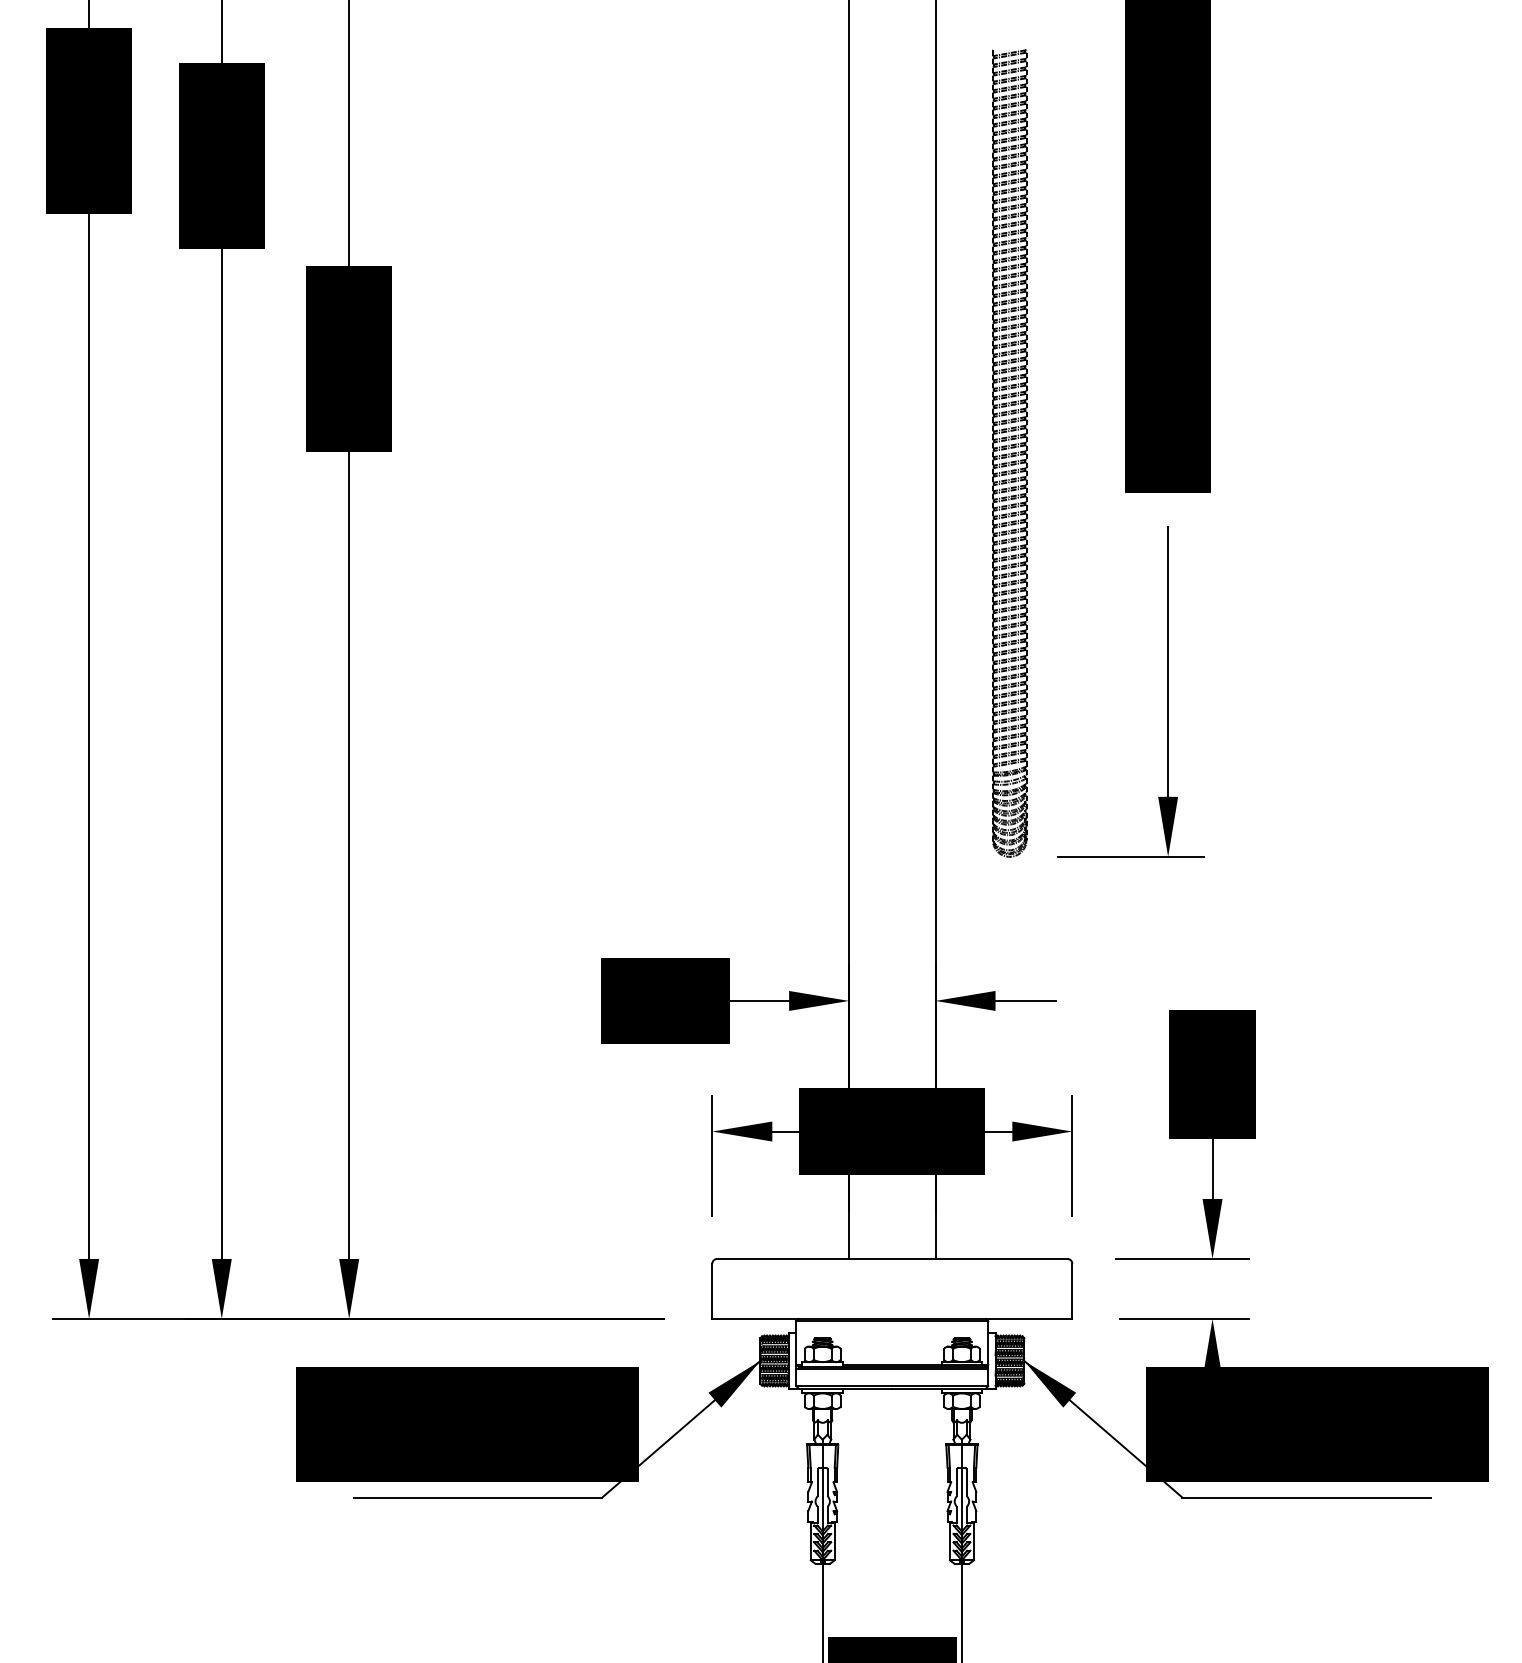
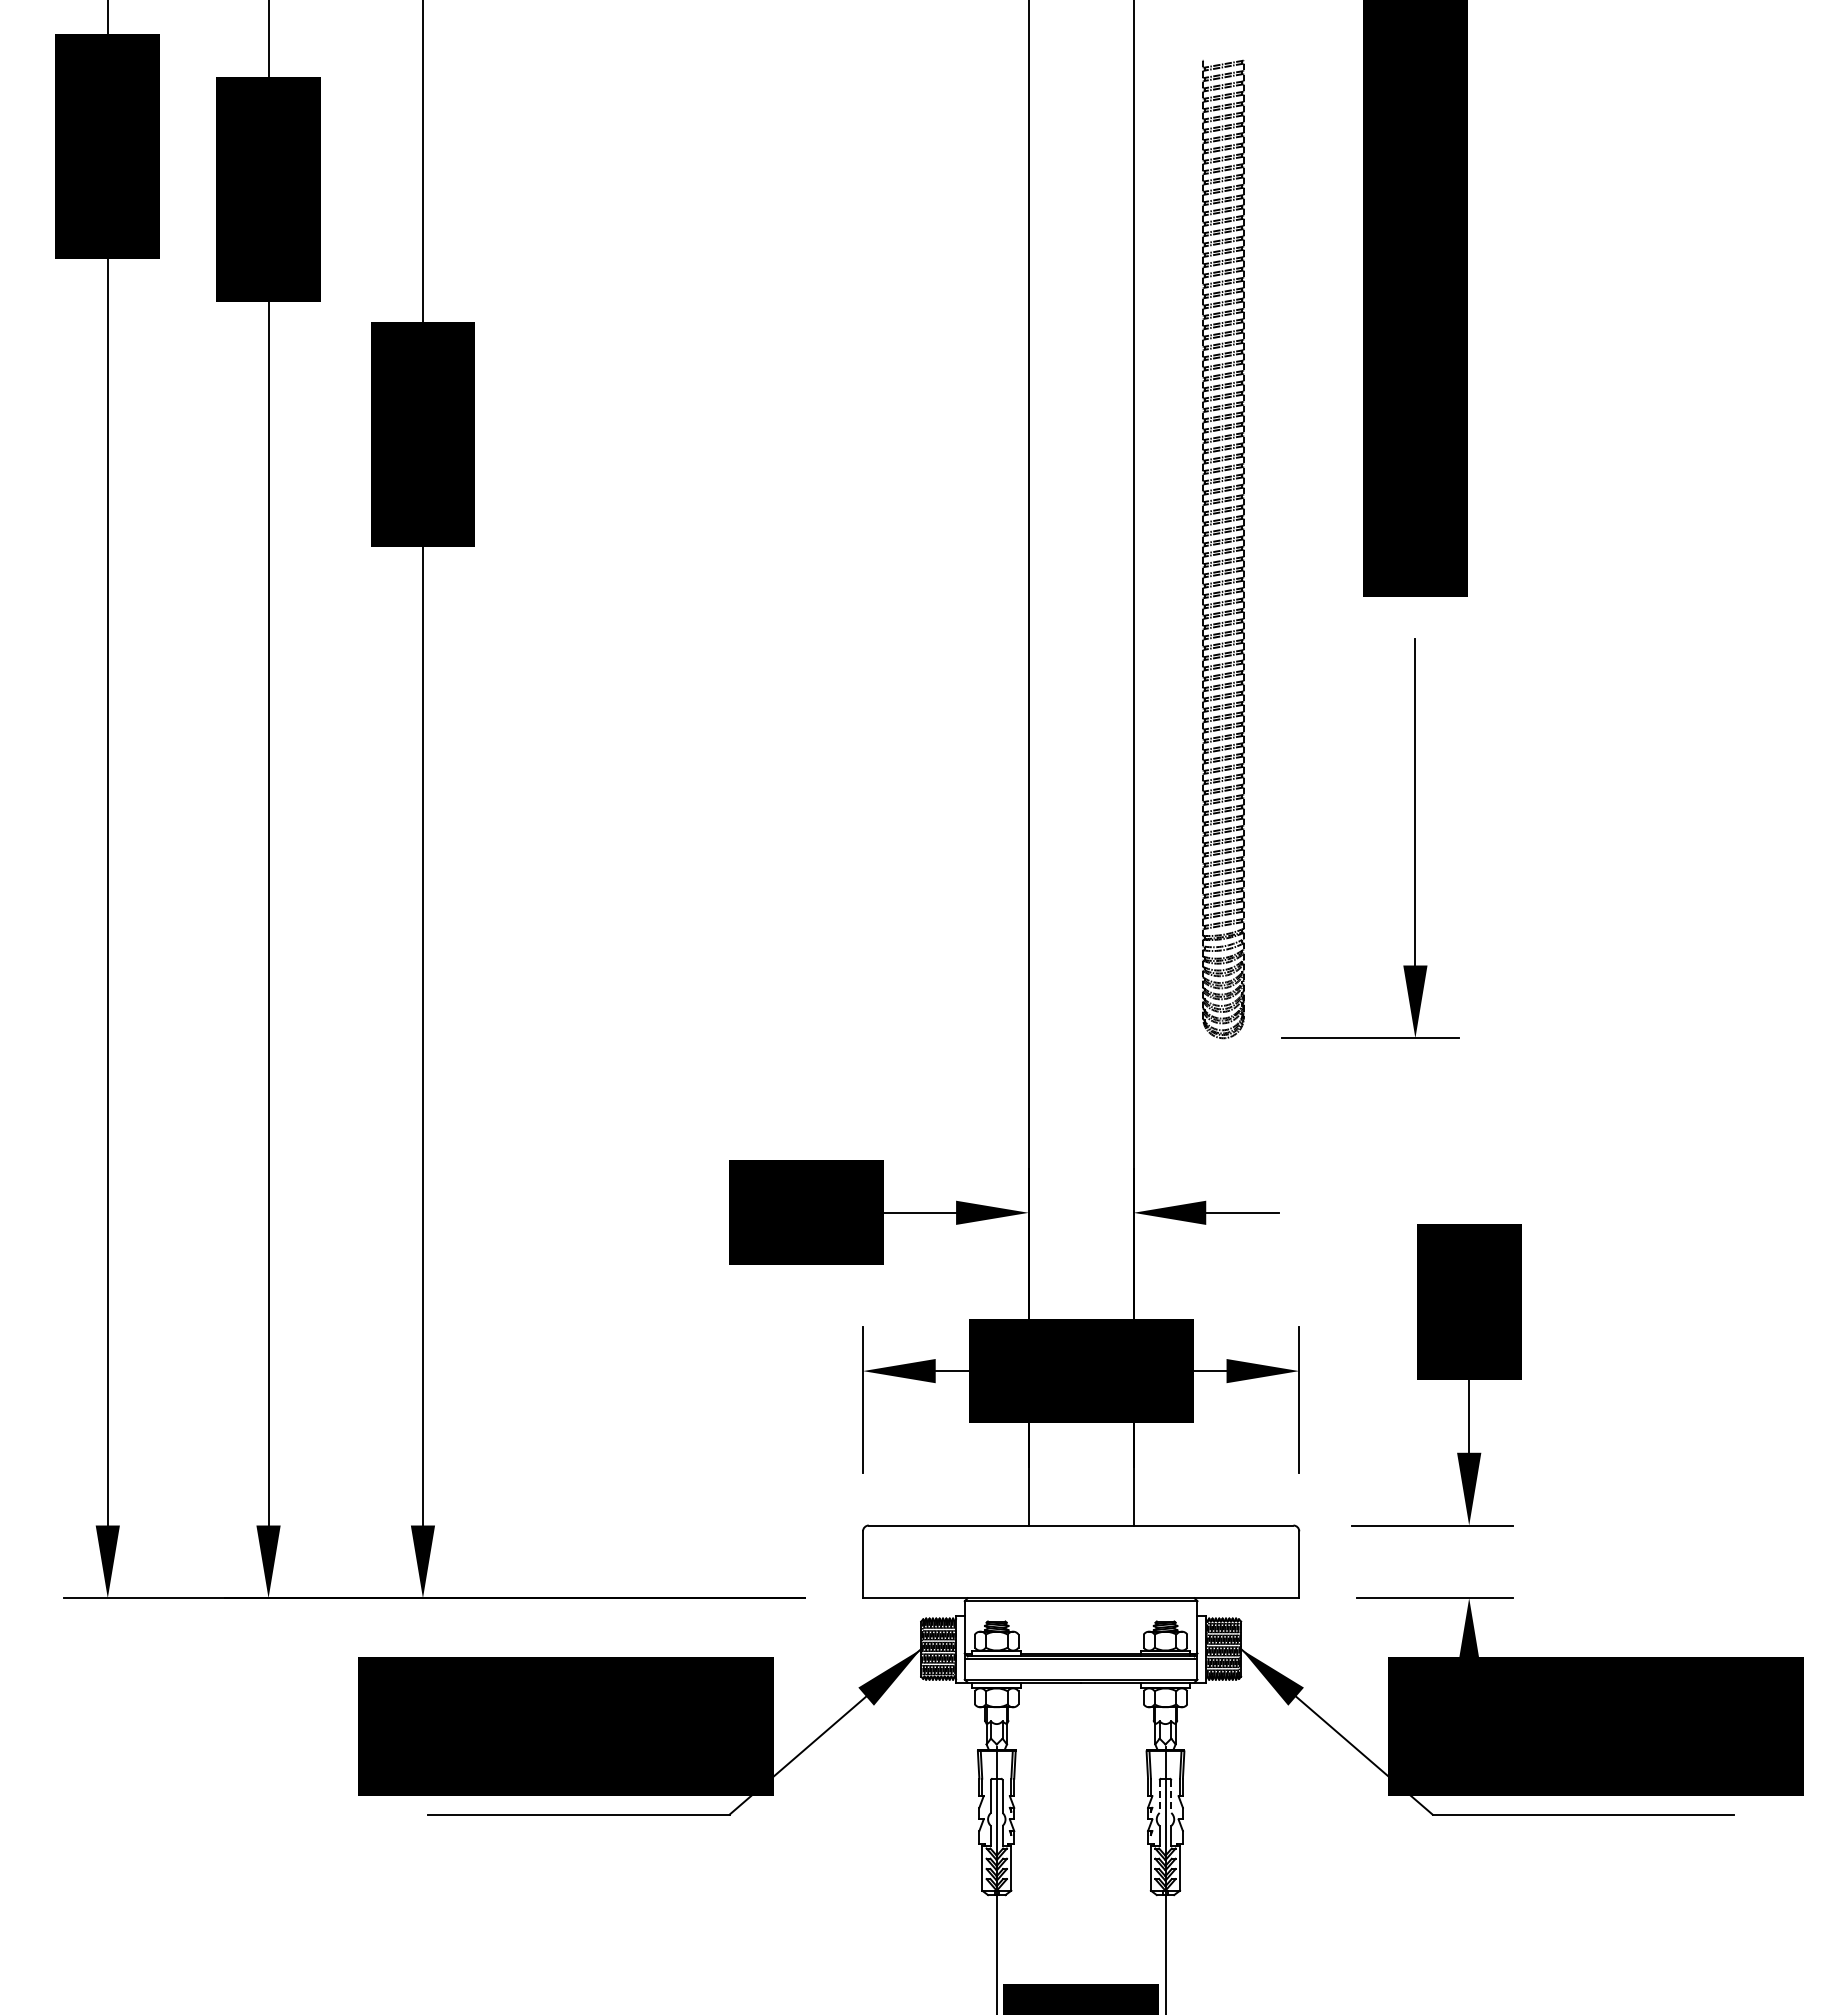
line: (956, 1483) -> (1159, 1797), solid -> dashed
line: (966, 1483) -> (1171, 1797), solid -> dashed

